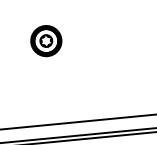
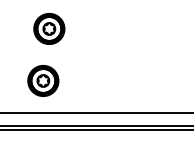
part: (45, 92) -> (43, 80), added

